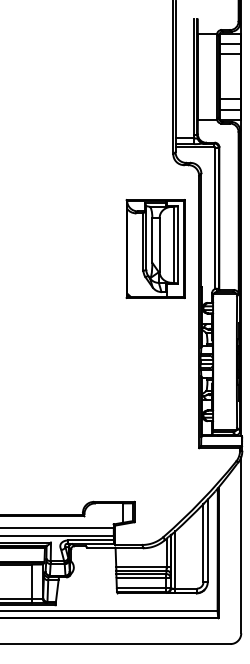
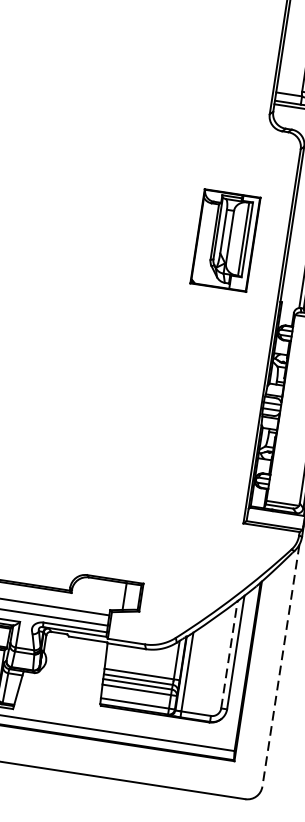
part: (155, 248) -> (225, 239), size x0.7
line: (203, 542) -> (229, 653), solid -> dashed
line: (241, 545) -> (281, 666), solid -> dashed

